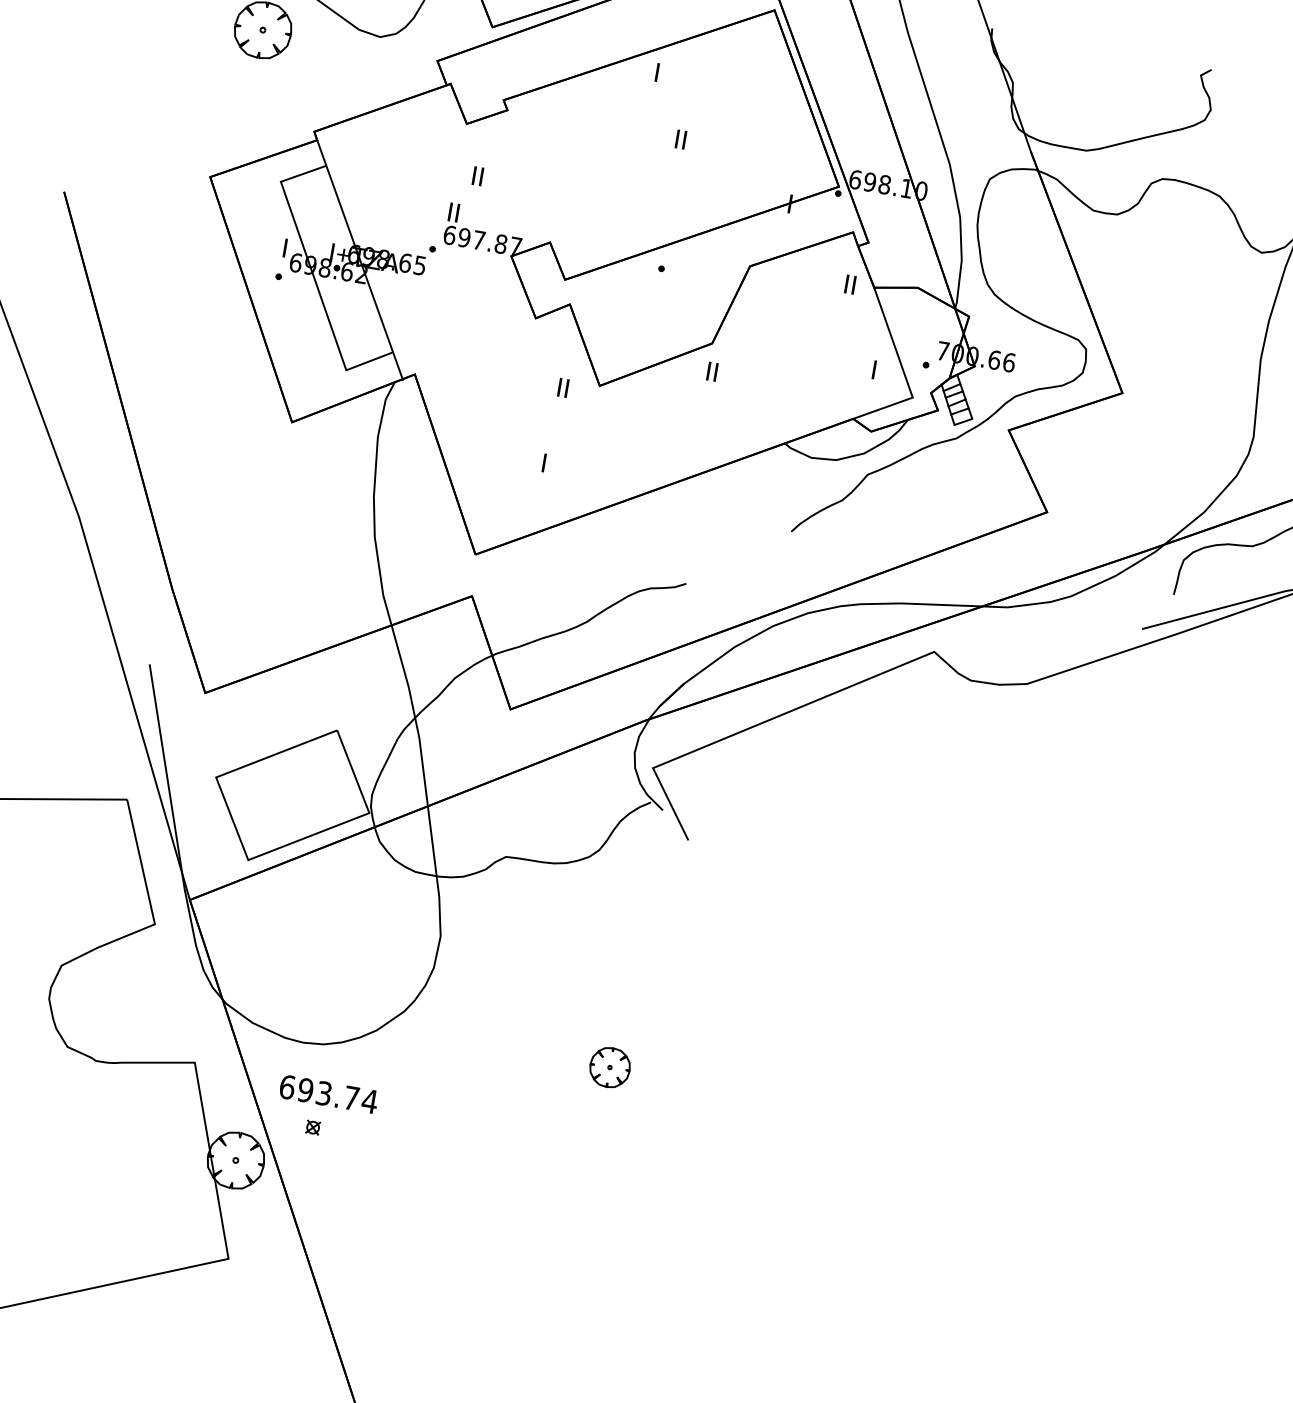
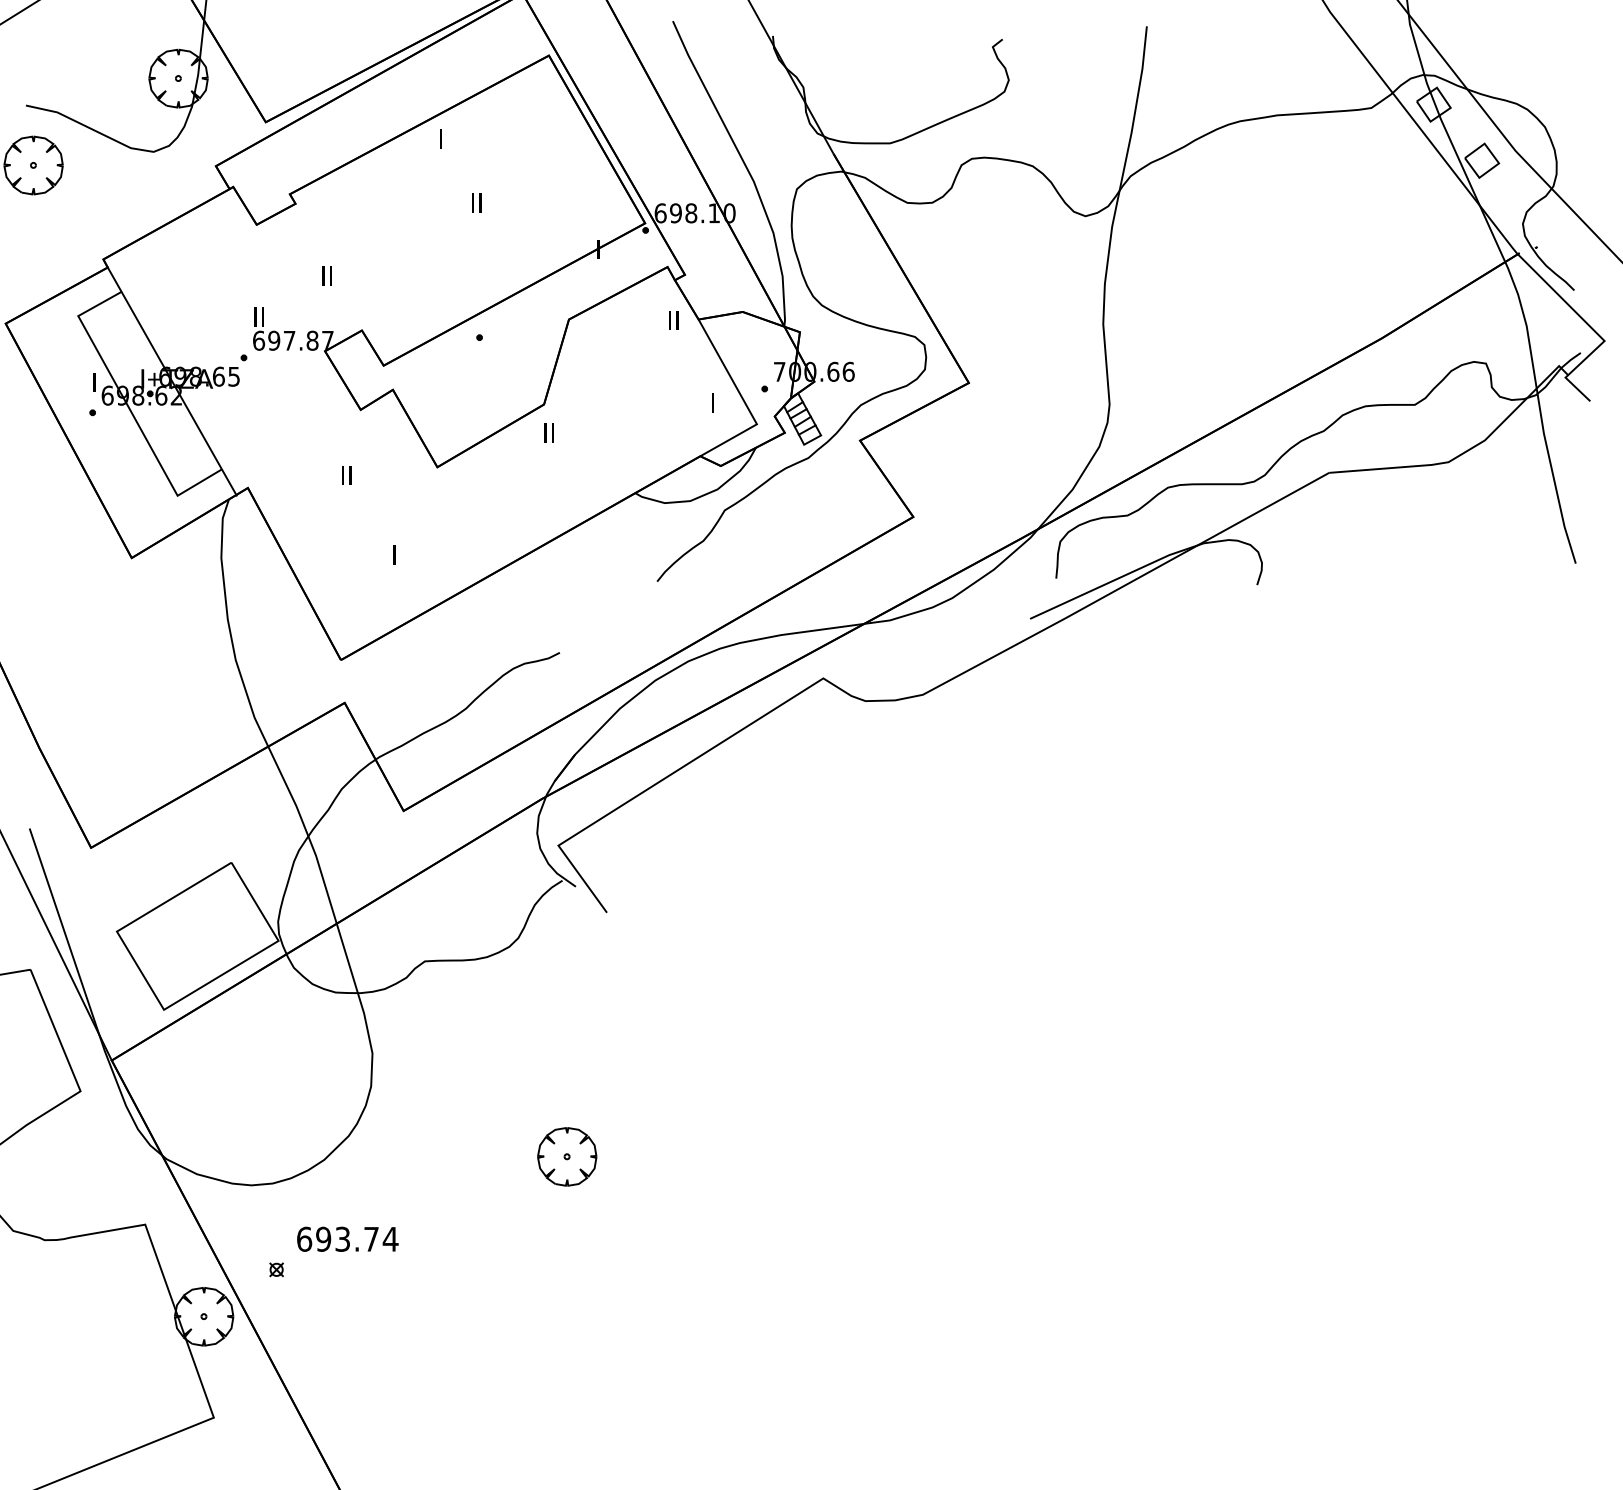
text: (477, 175) -> (326, 275), moved
text: (563, 387) -> (346, 475), moved
part: (610, 1067) -> (567, 1156), size x1.43
text: (328, 1093) -> (347, 1238), moved

